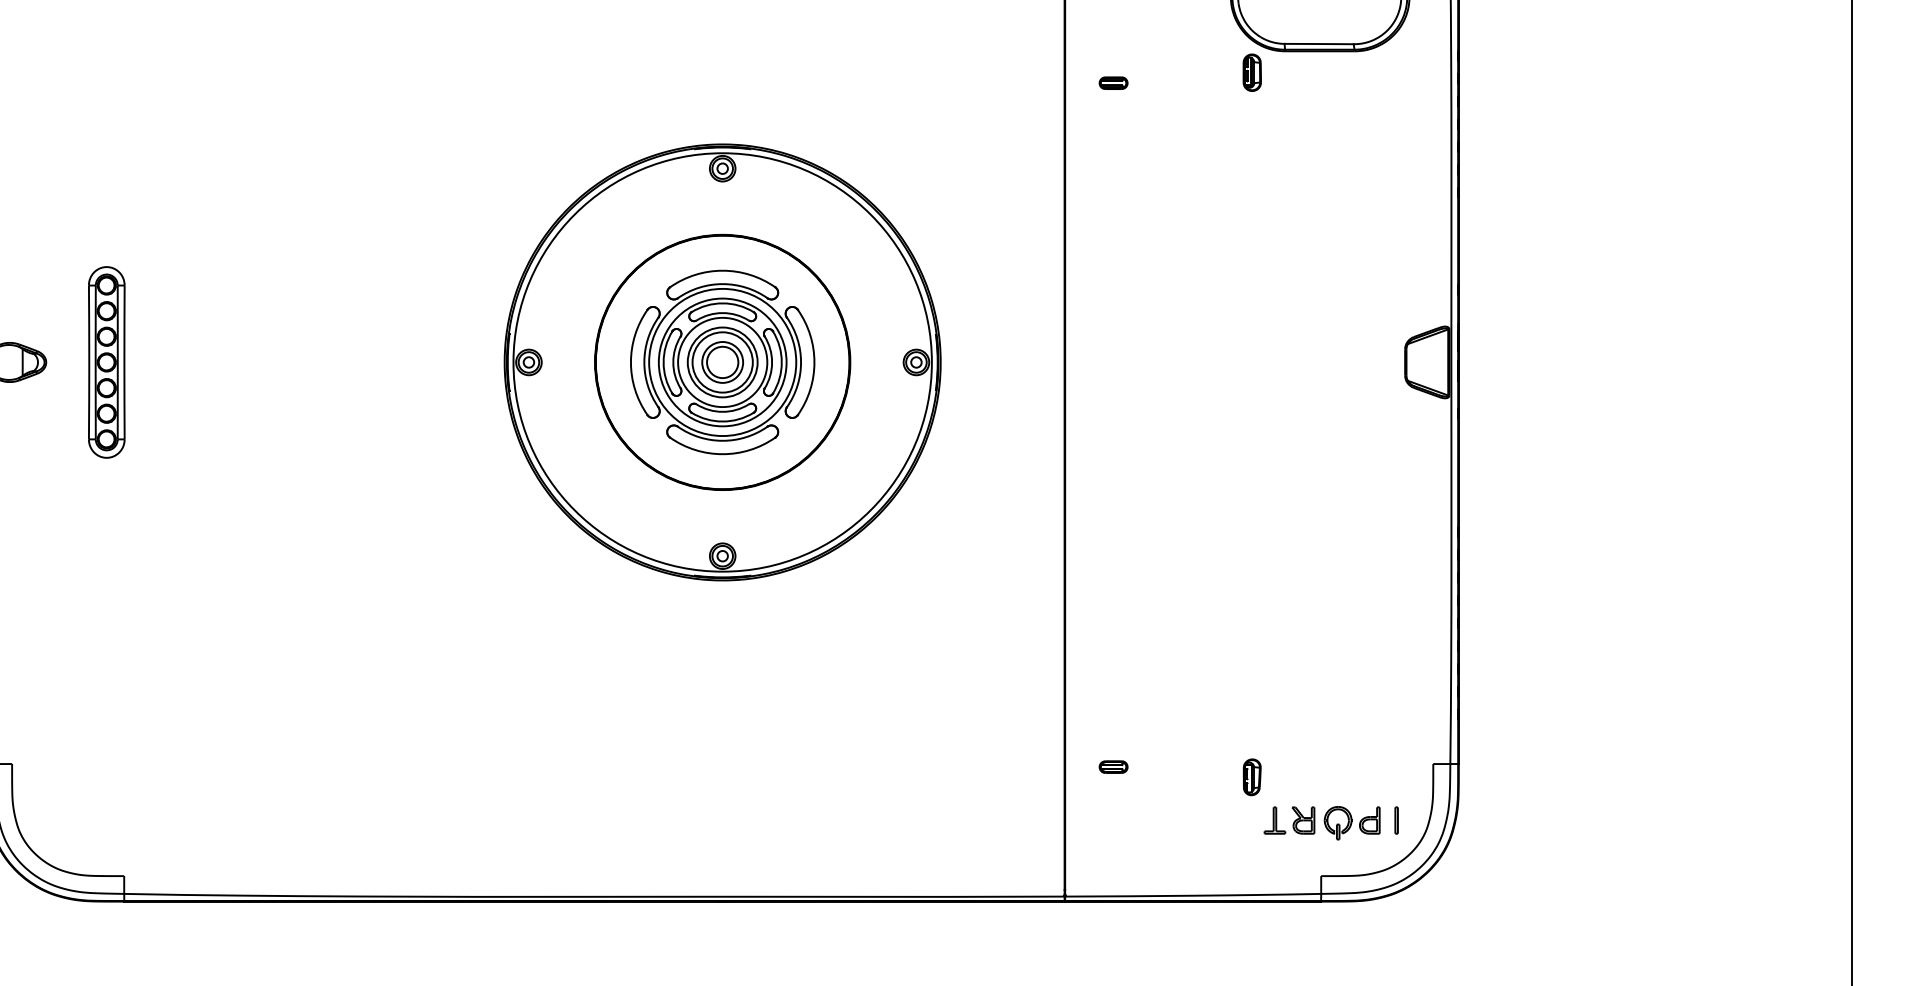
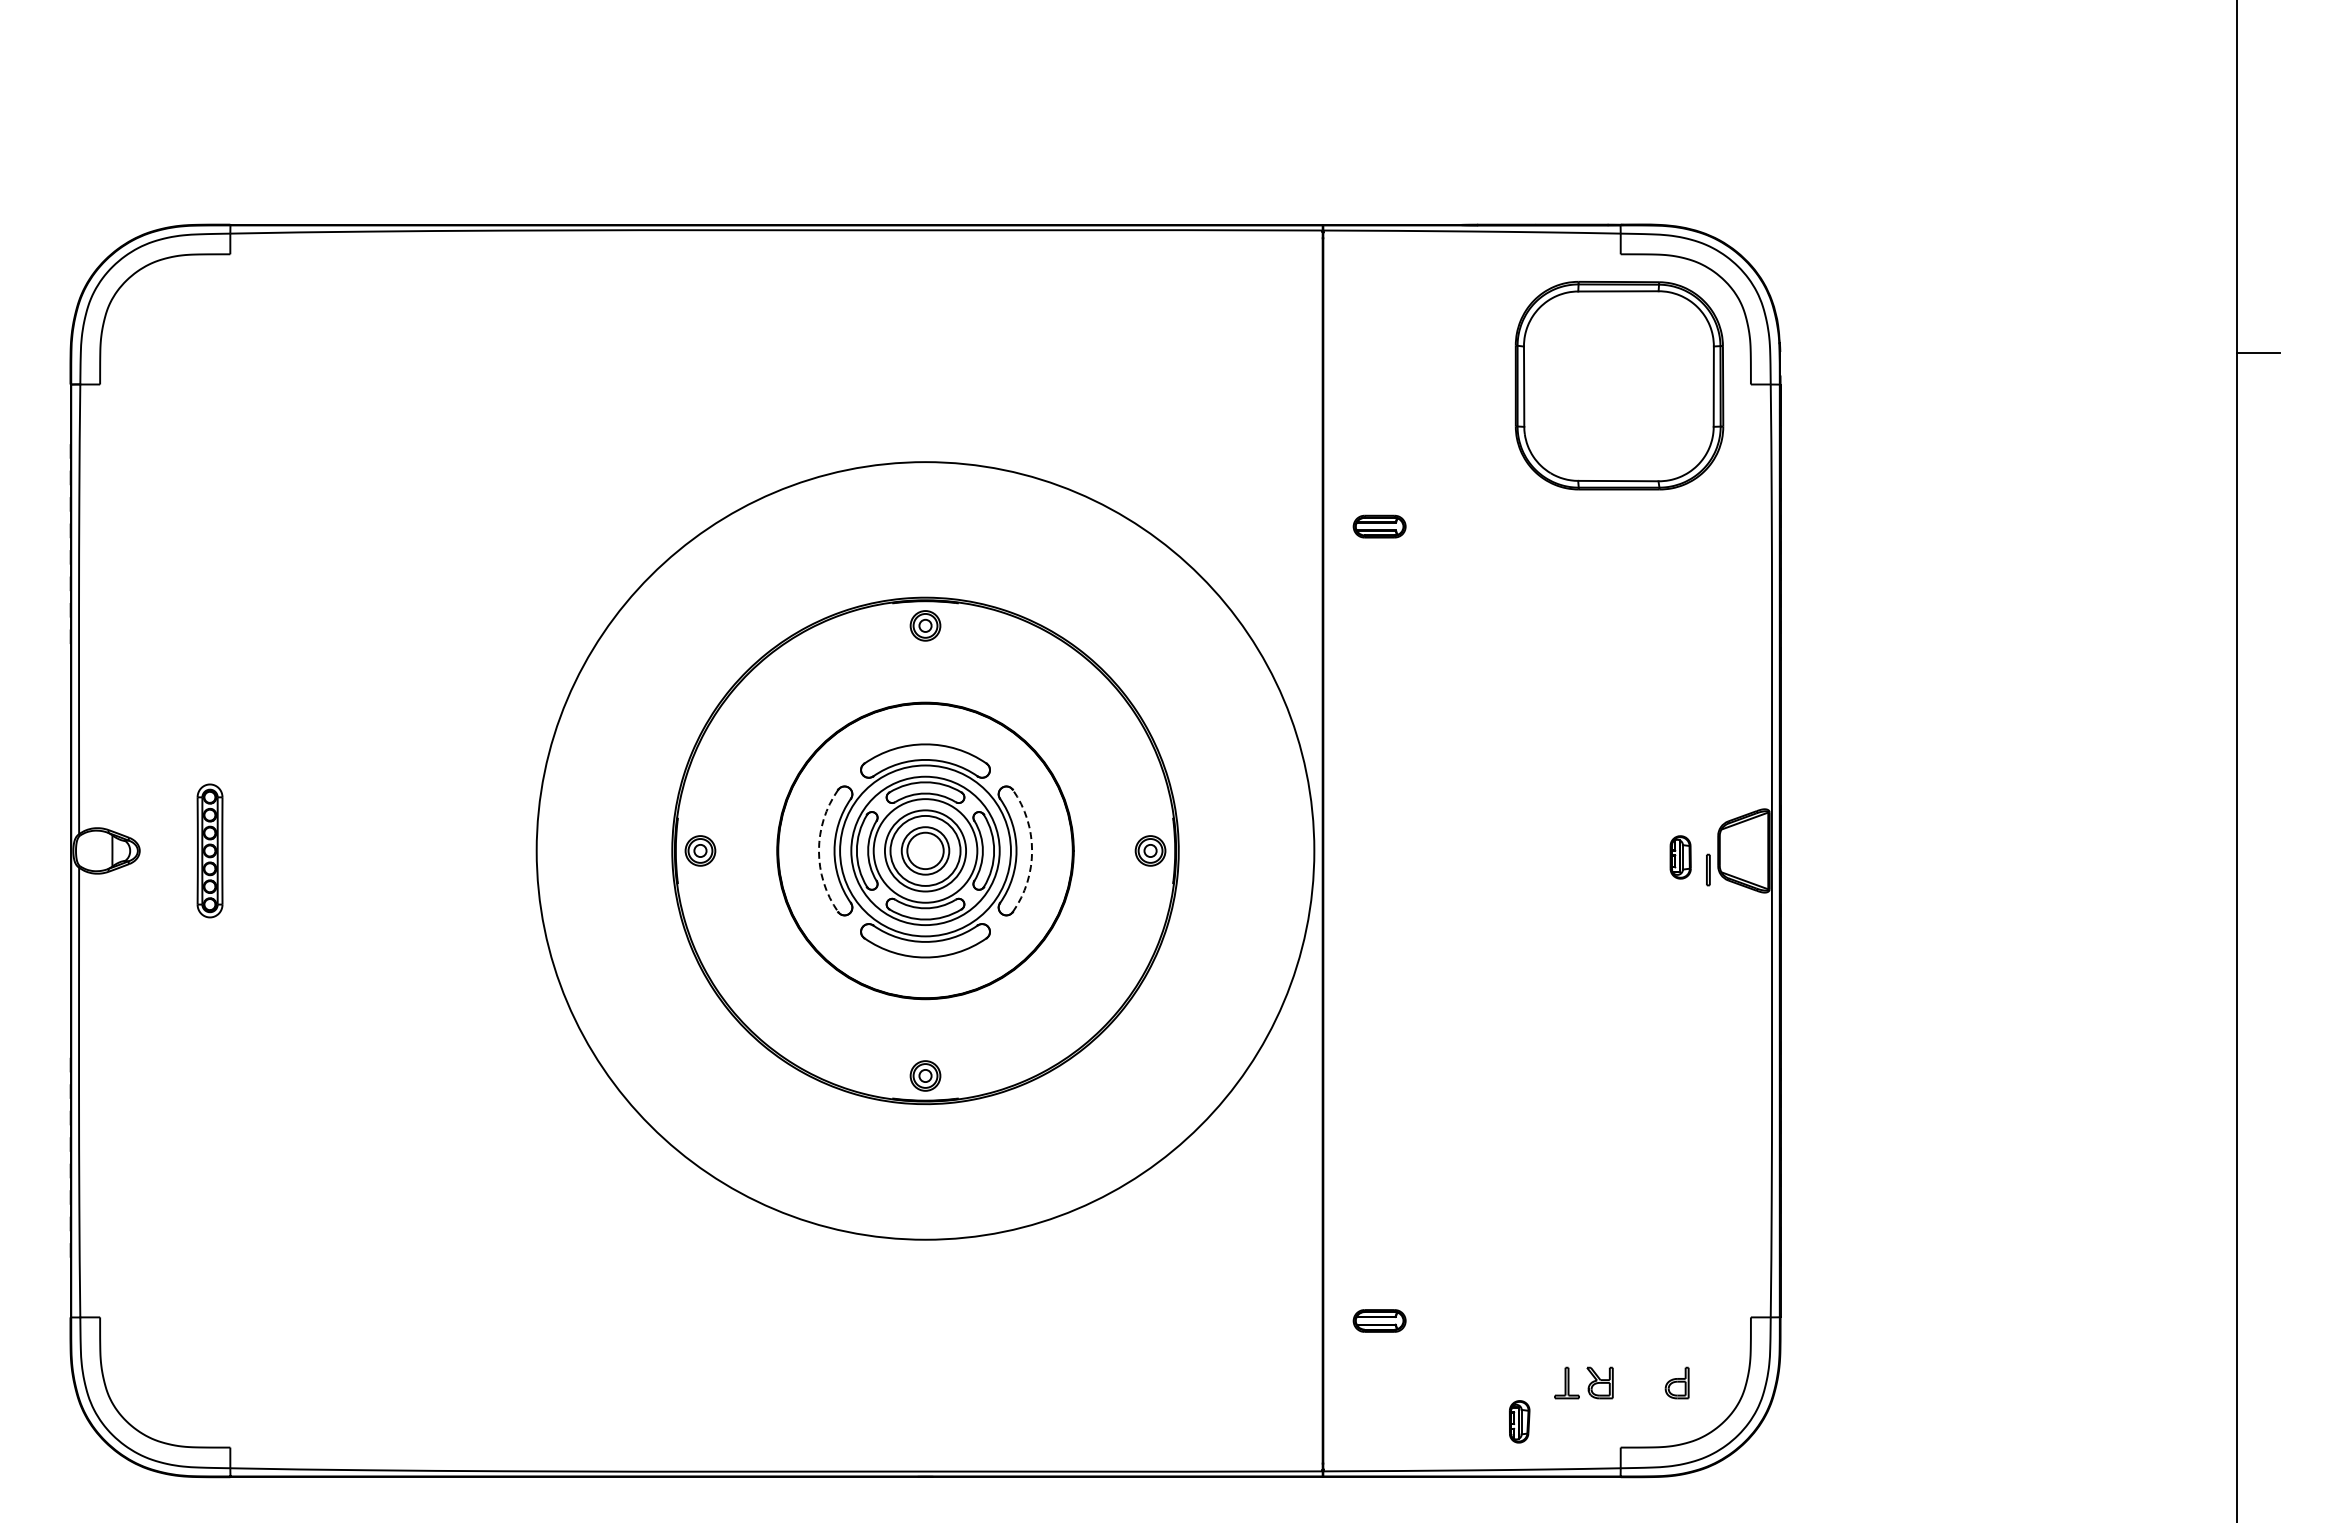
part: (1252, 72) -> (1680, 857), moved
part: (1113, 83) -> (1379, 526), size x1.6
part: (106, 362) -> (209, 850), size x0.6
arc: (630, 362) -> (818, 850), solid -> dashed
circle: (722, 362) -> (925, 850), size x1.6
arc: (814, 362) -> (1032, 850), solid -> dashed
part: (1113, 766) -> (1379, 1320), size x1.6
part: (1252, 777) -> (1519, 1421), moved
line: (1395, 820) -> (1707, 869), moved
part: (1338, 822) -> (1640, 1385), removed

